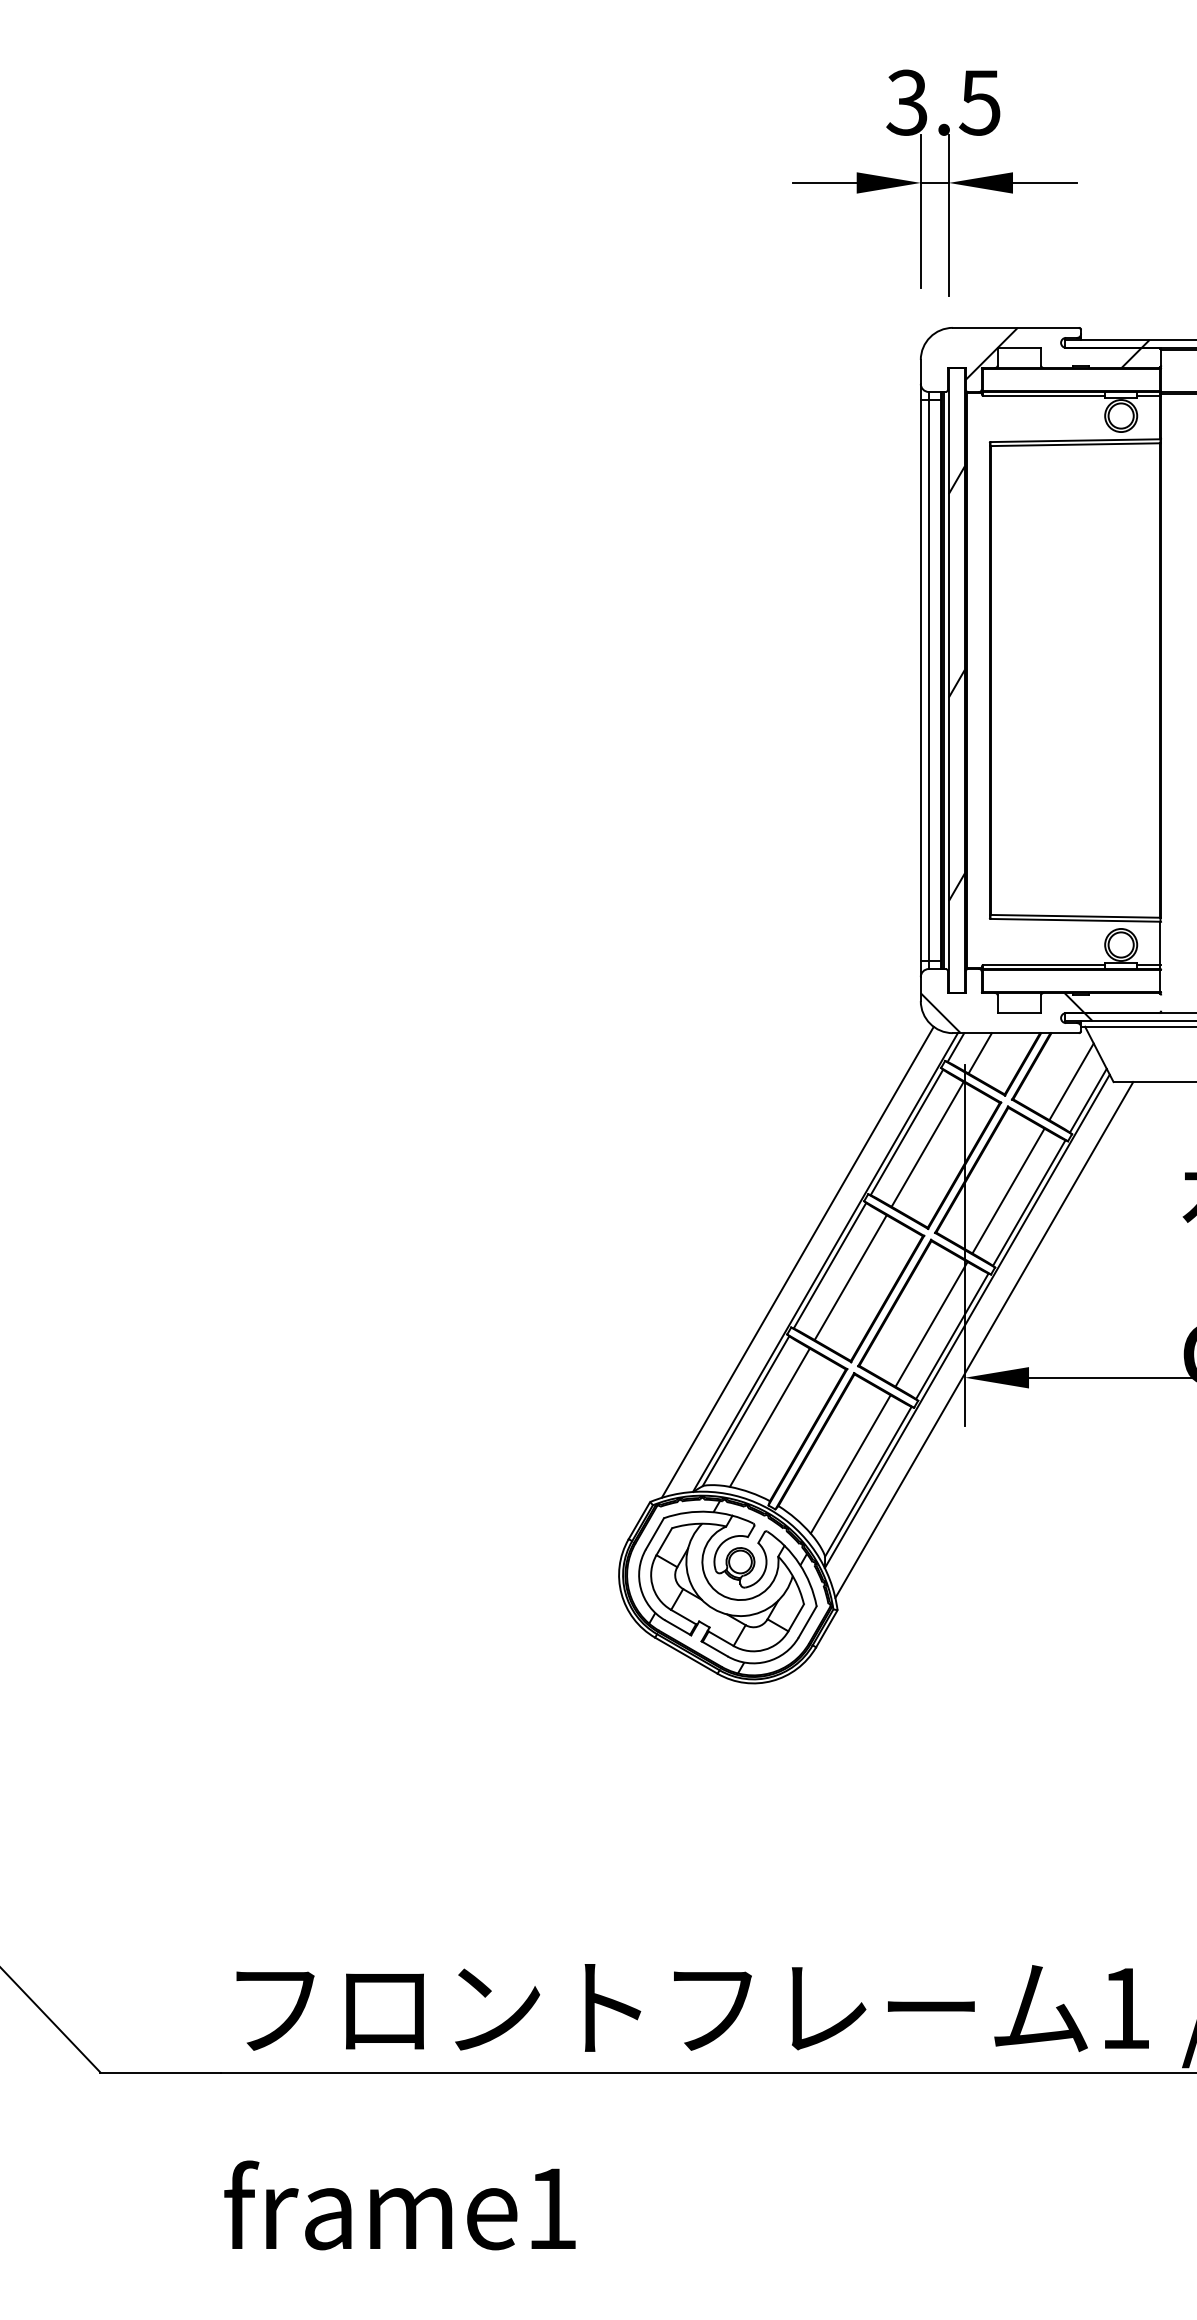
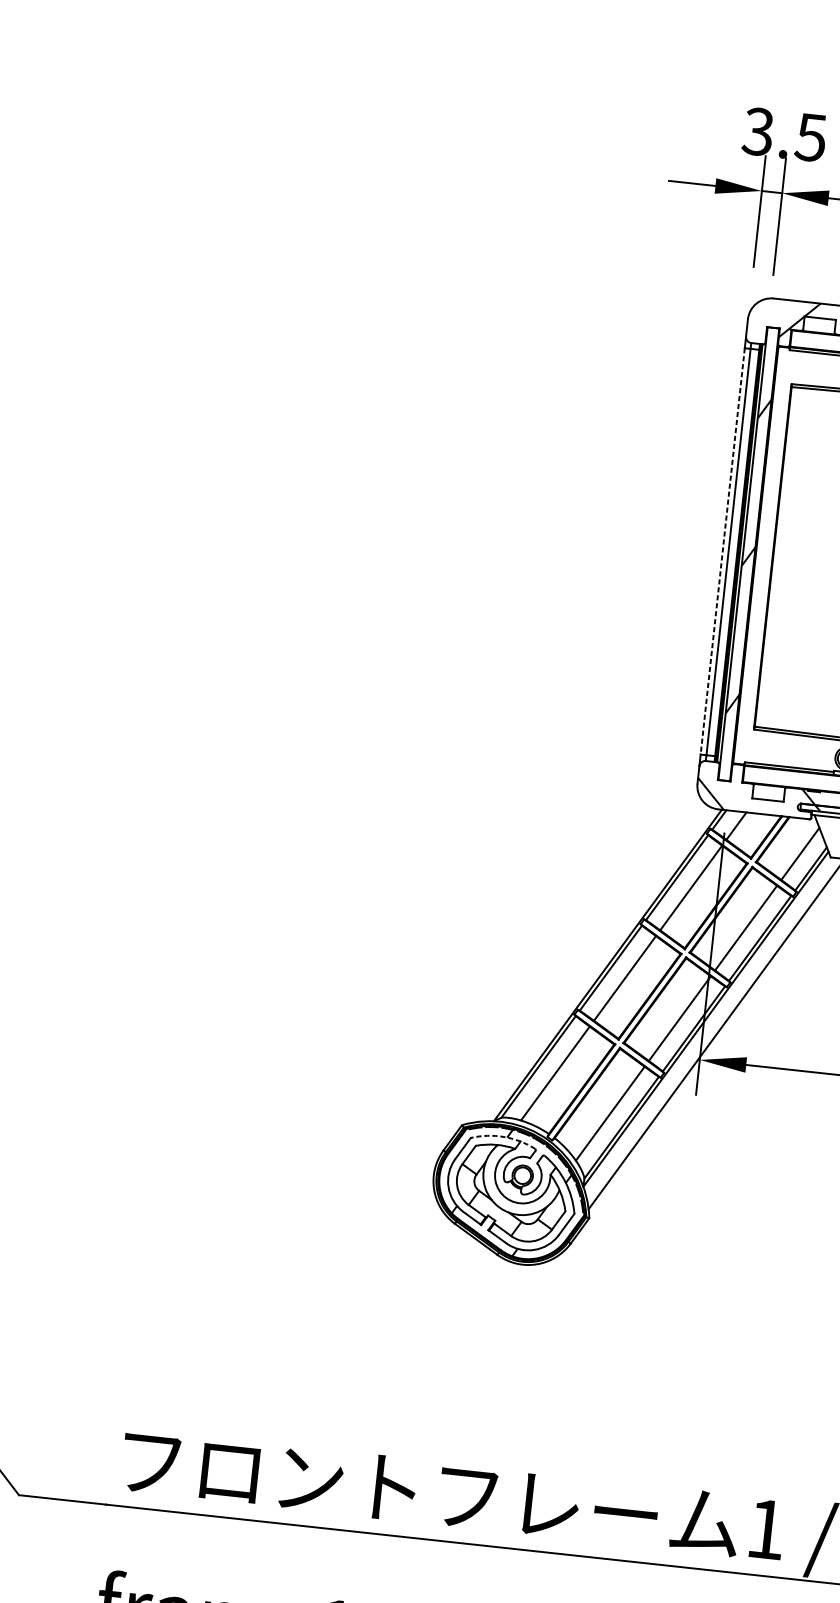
line: (920, 680) -> (722, 551), solid -> dashed
line: (797, 1261) -> (587, 962), removed
arc: (709, 1511) -> (504, 1136), solid -> dashed

